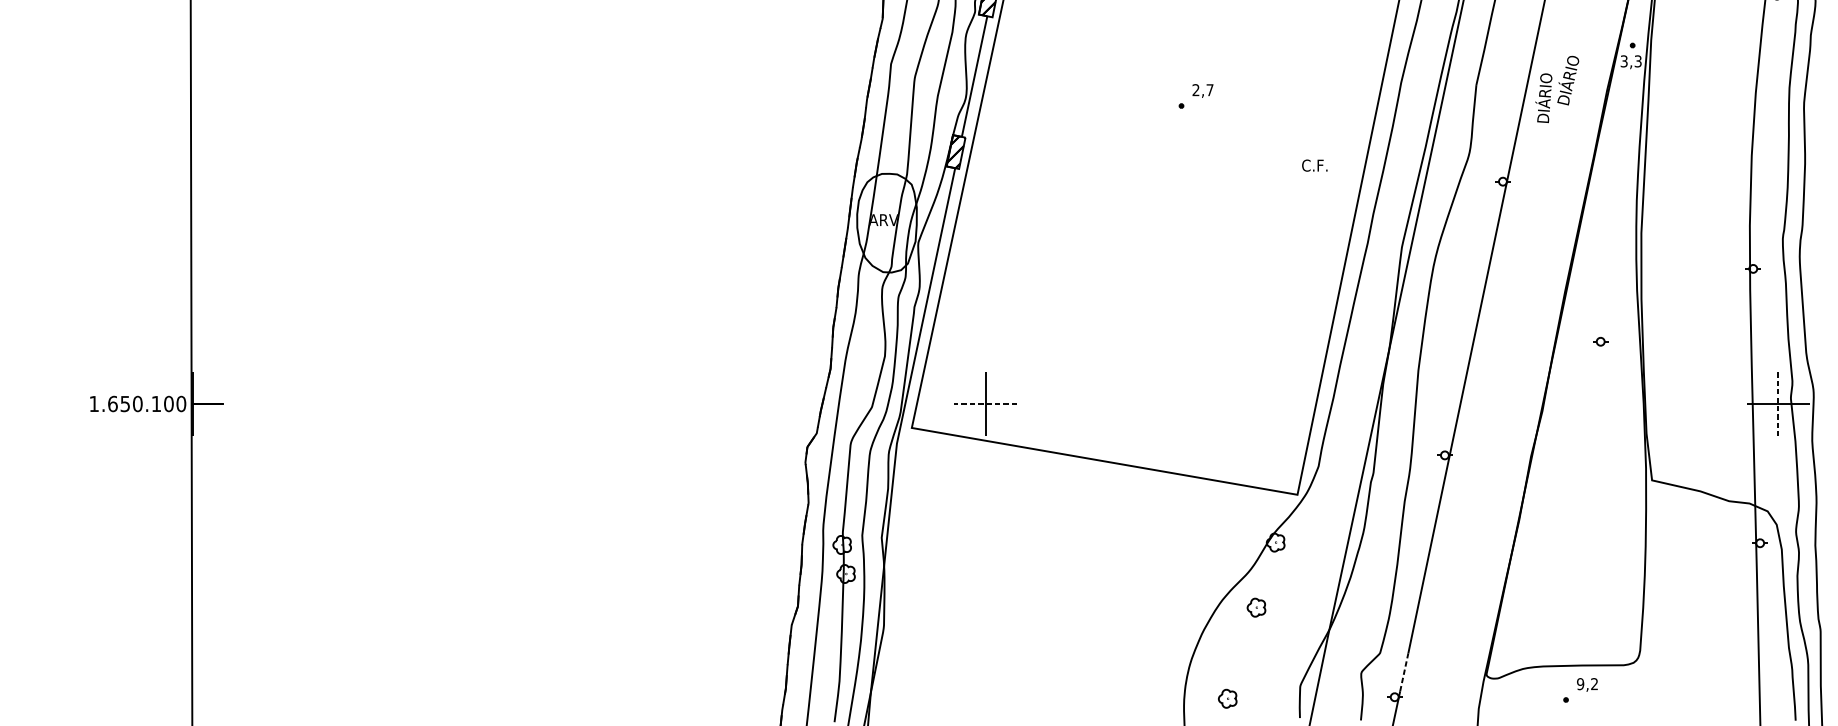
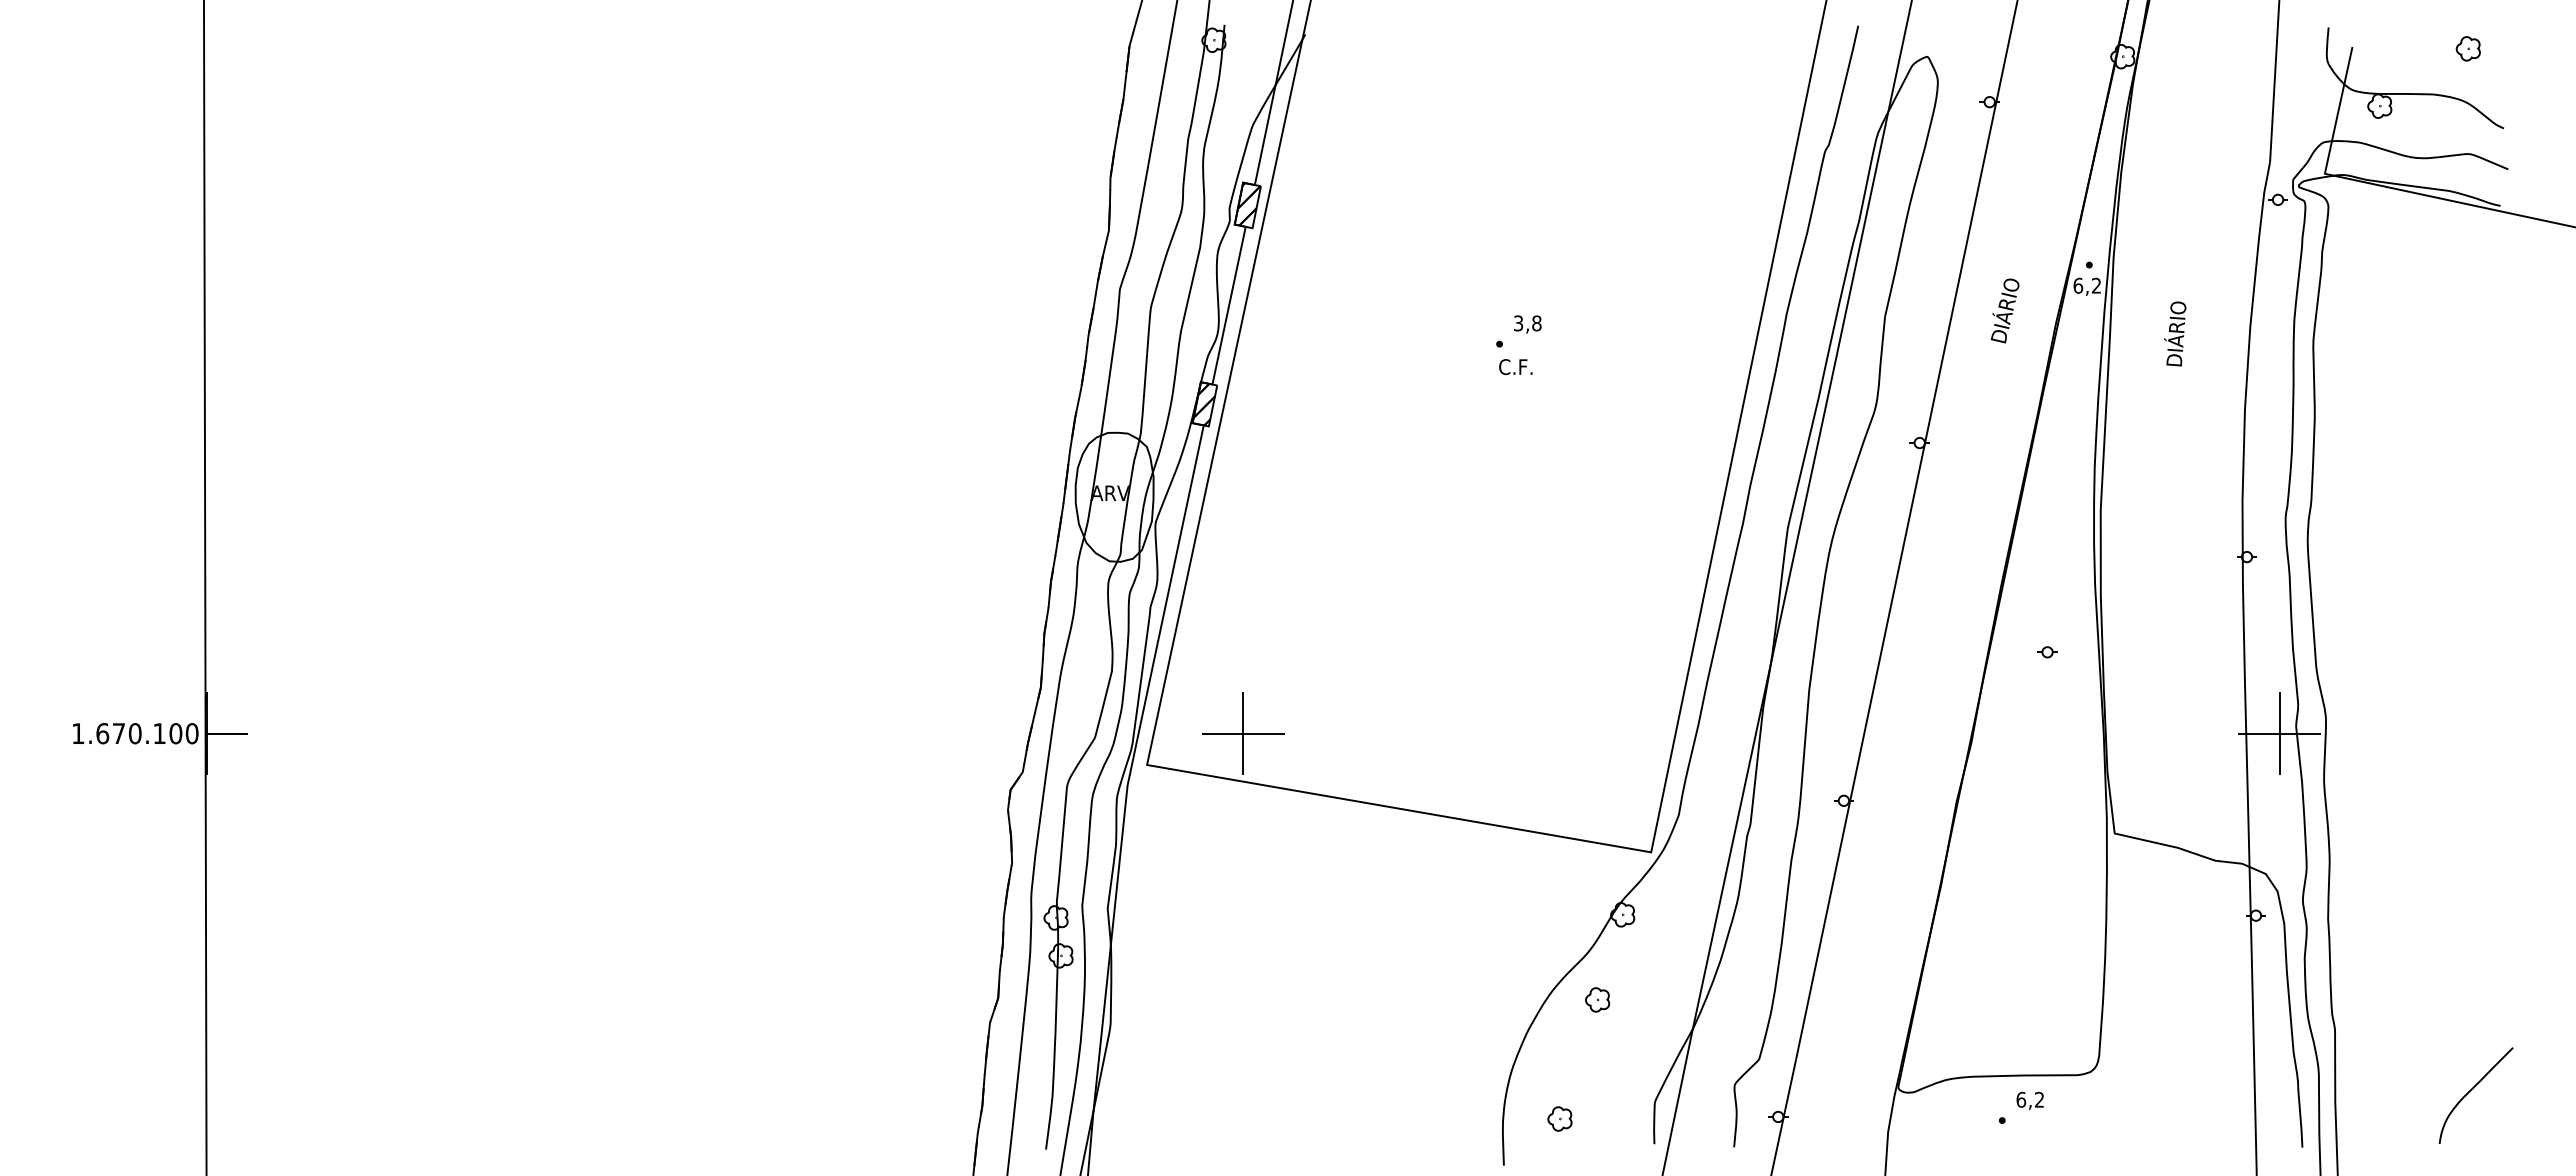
text: (1631, 61) -> (2087, 285), 3,3 -> 6,2
text: (1202, 90) -> (1527, 323), 2,7 -> 3,8
text: (1544, 97) -> (2175, 333), moved
text: (1314, 165) -> (1515, 366), moved
text: (124, 403) -> (118, 733), 1.650.100 -> 1.670.100
line: (984, 403) -> (1242, 733), dashed -> solid
line: (1778, 404) -> (2279, 734), dashed -> solid
line: (1404, 671) -> (1790, 1083), dashed -> solid
text: (1580, 683) -> (2021, 1099), 9,2 -> 6,2

